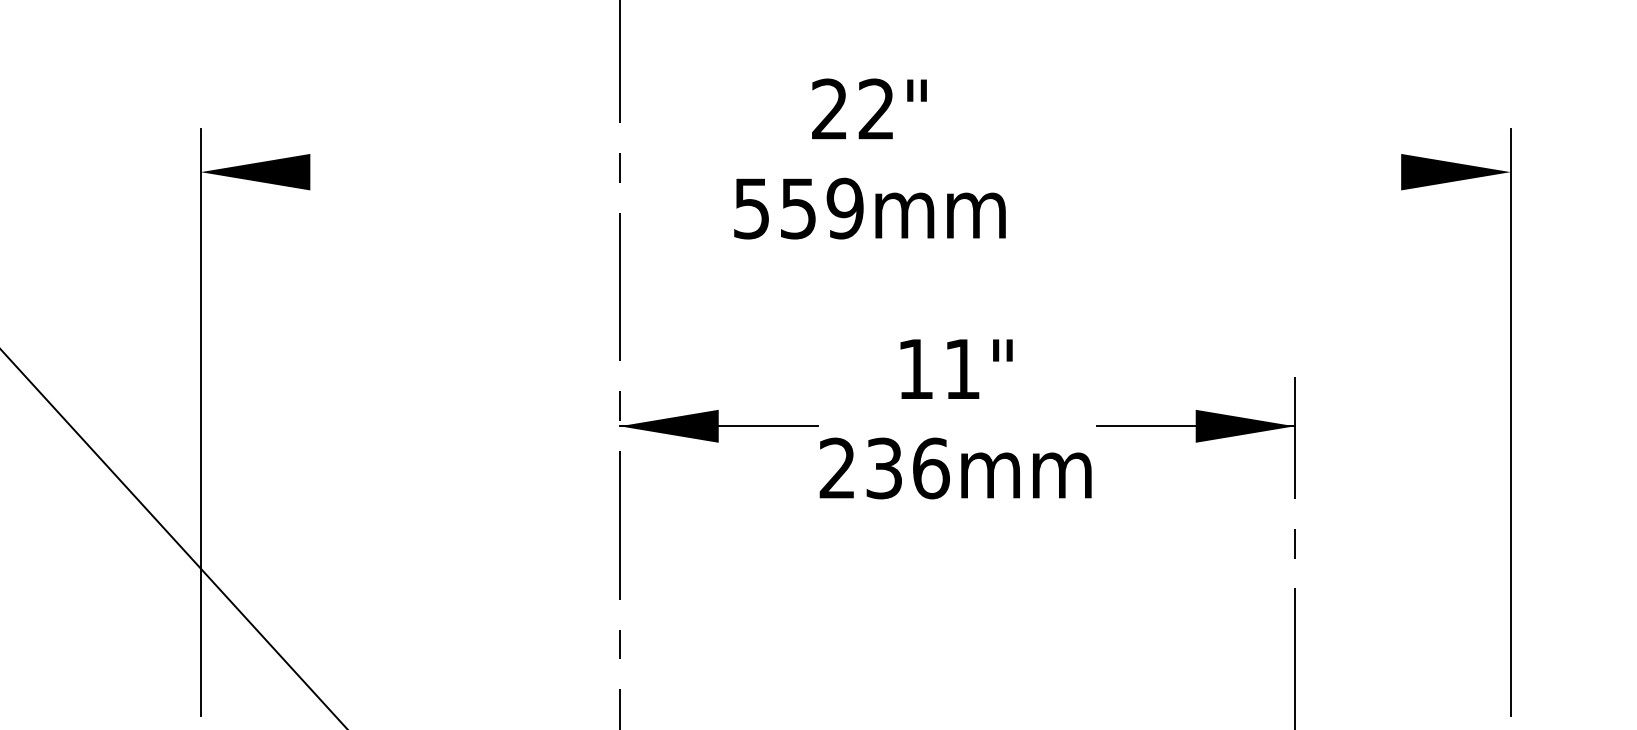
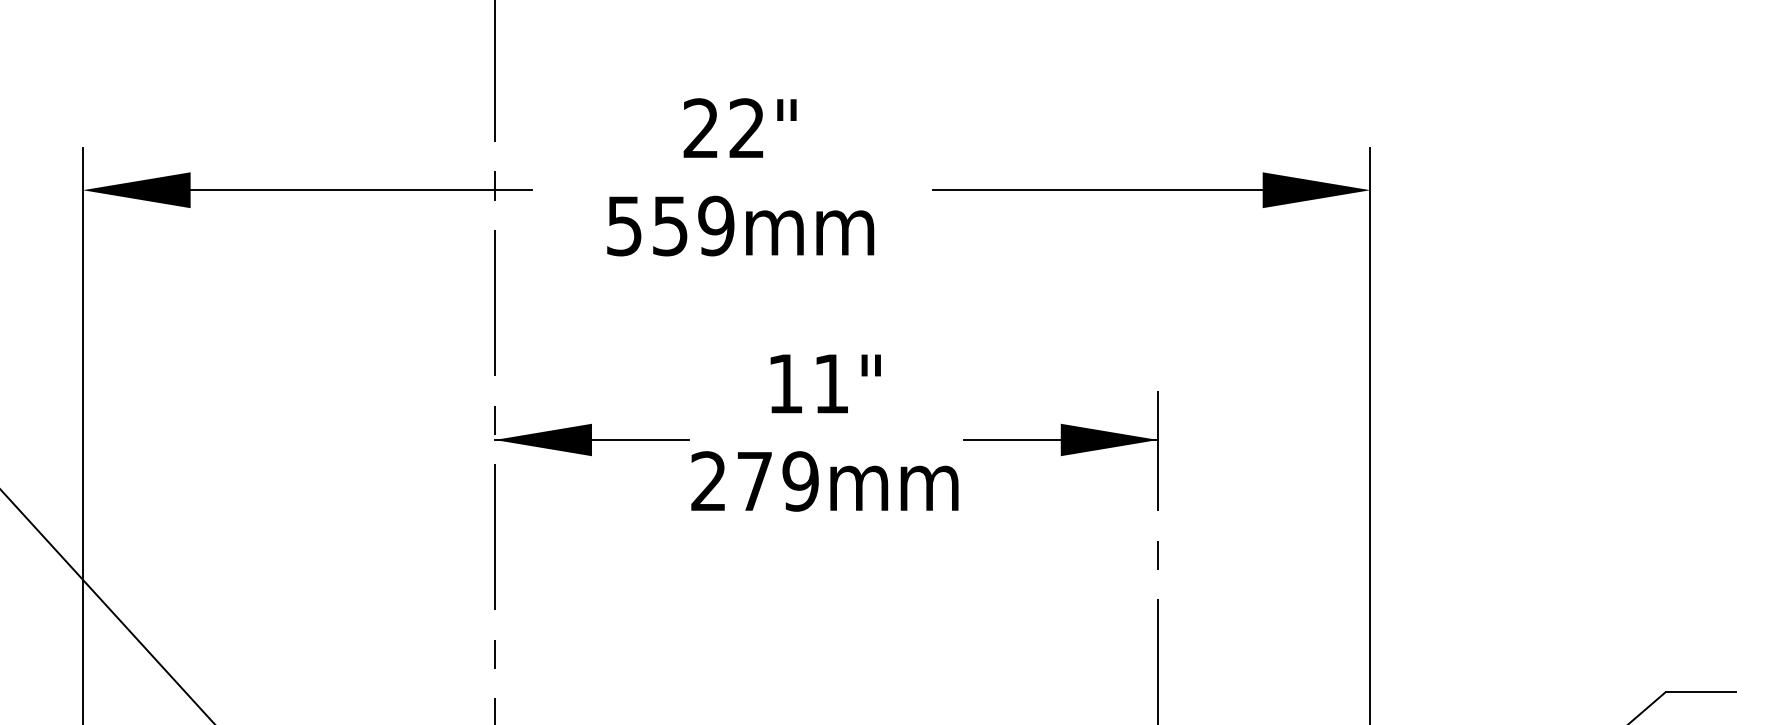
line: (483, 172) -> (360, 190), added
line: (1233, 172) -> (1097, 190), added
text: (908, 468) -> (778, 481), 236mm -> 279mm

